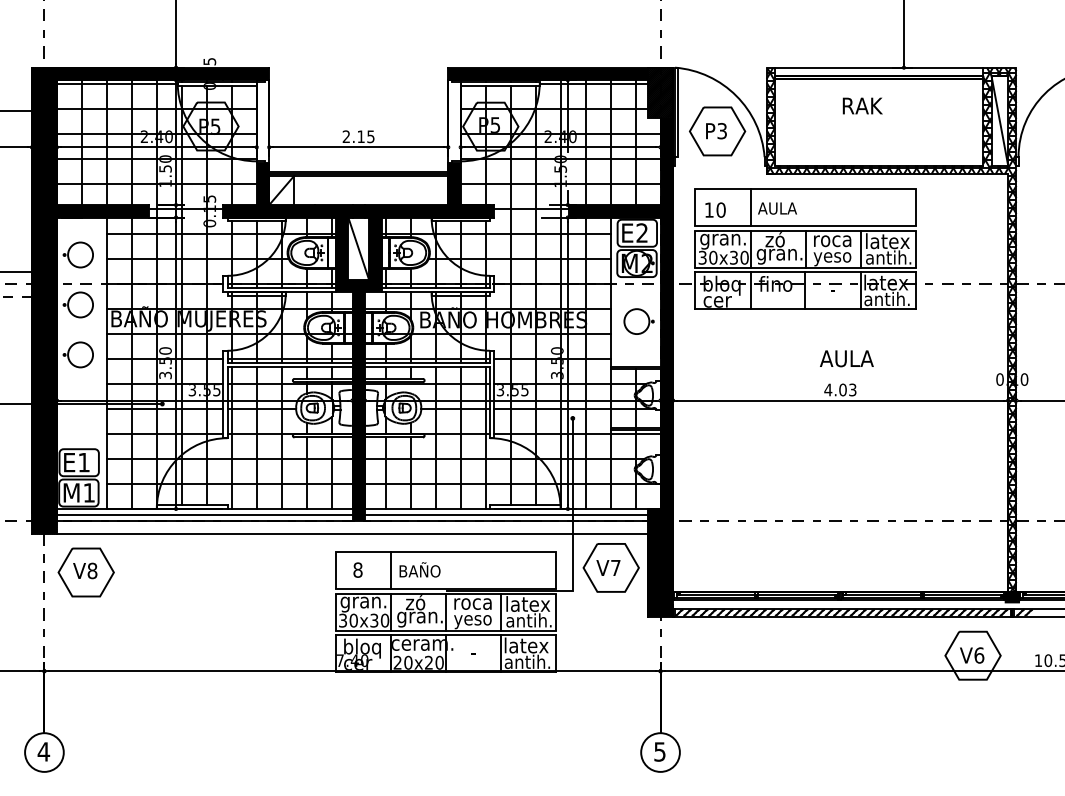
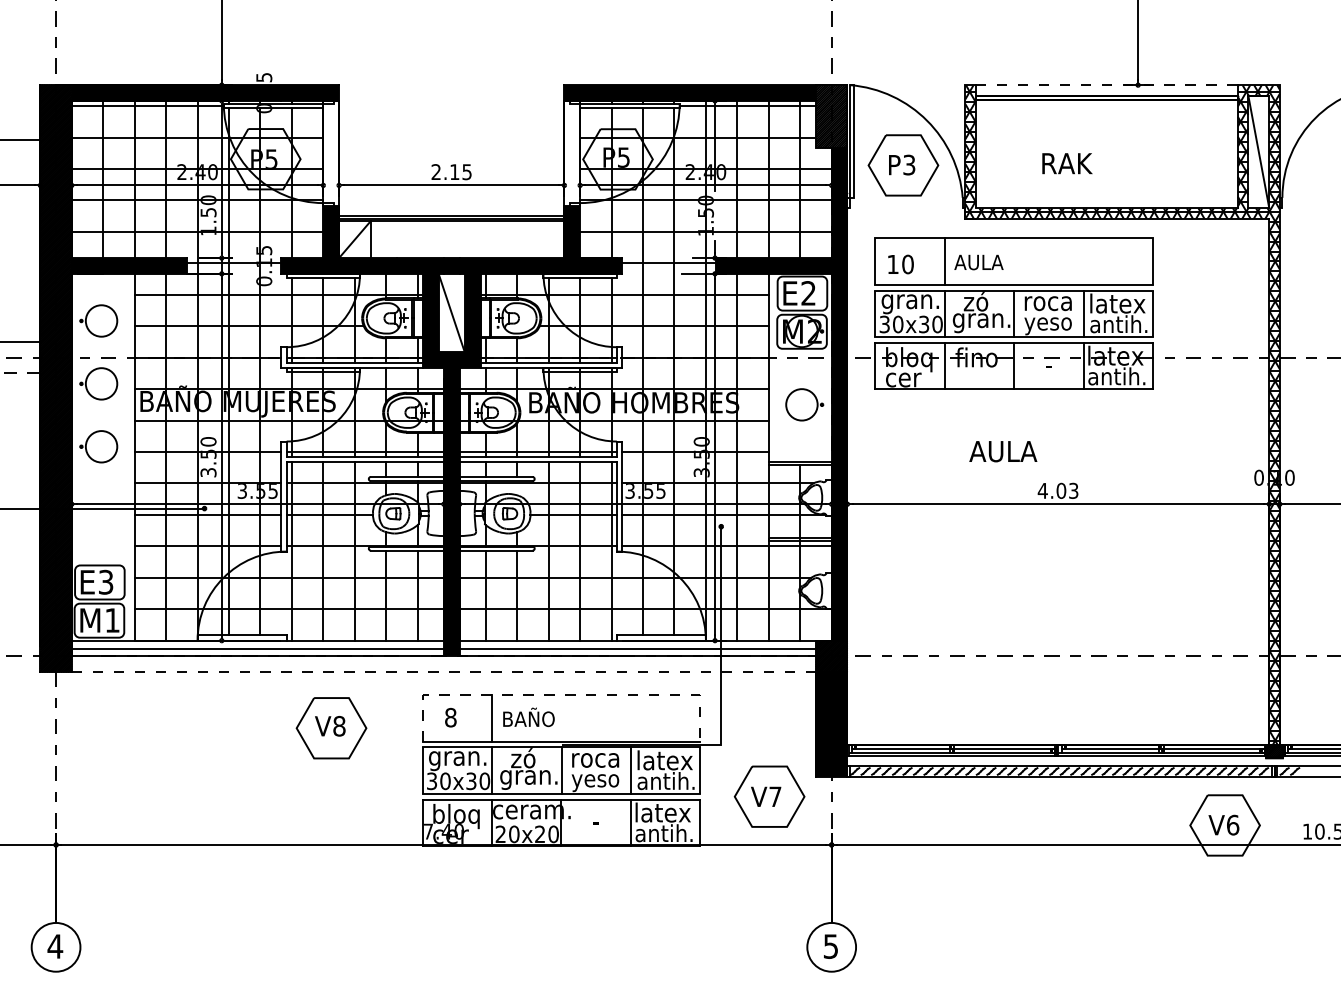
line: (879, 67) -> (1107, 84), solid -> dashed
text: (862, 105) -> (1067, 162), moved
text: (846, 358) -> (1002, 451), moved
text: (83, 462) -> (105, 582), E1 -> E3
line: (358, 533) -> (451, 671), solid -> dashed
line: (446, 552) -> (562, 695), solid -> dashed
part: (610, 567) -> (768, 796), moved
part: (85, 572) -> (330, 728), moved

